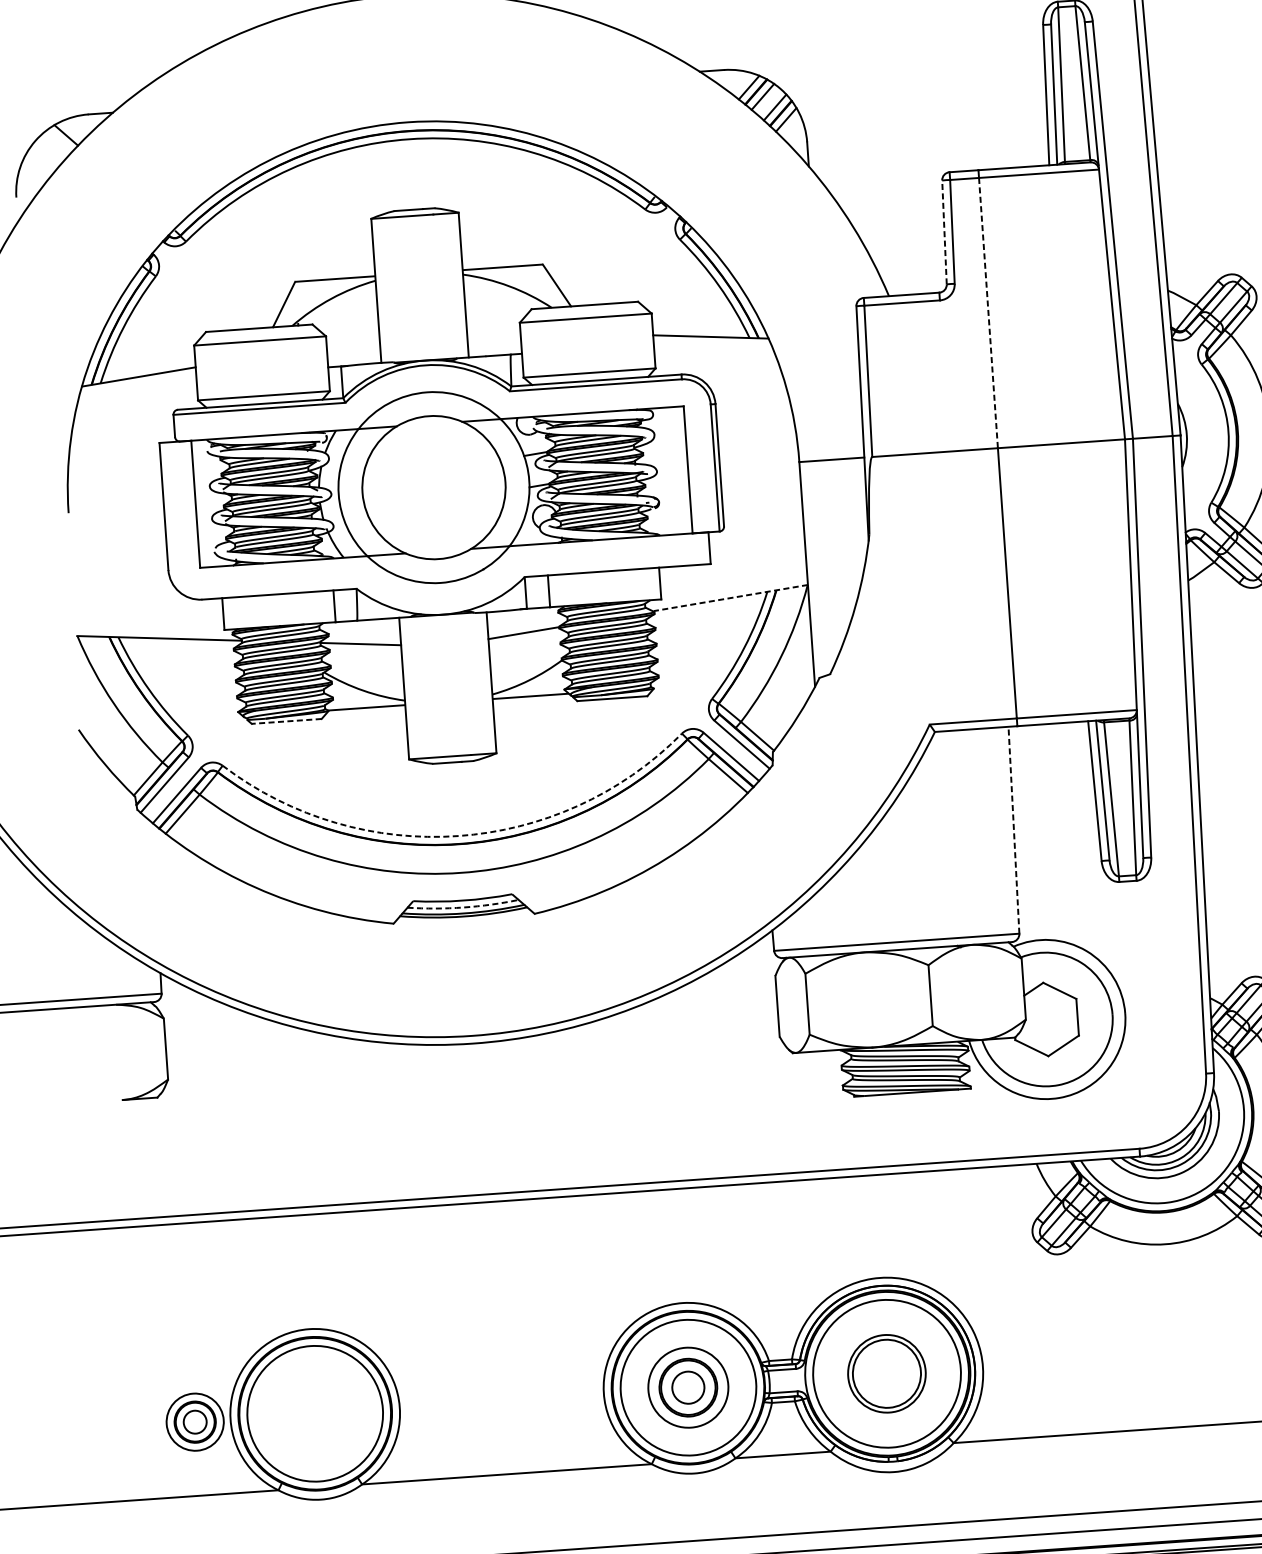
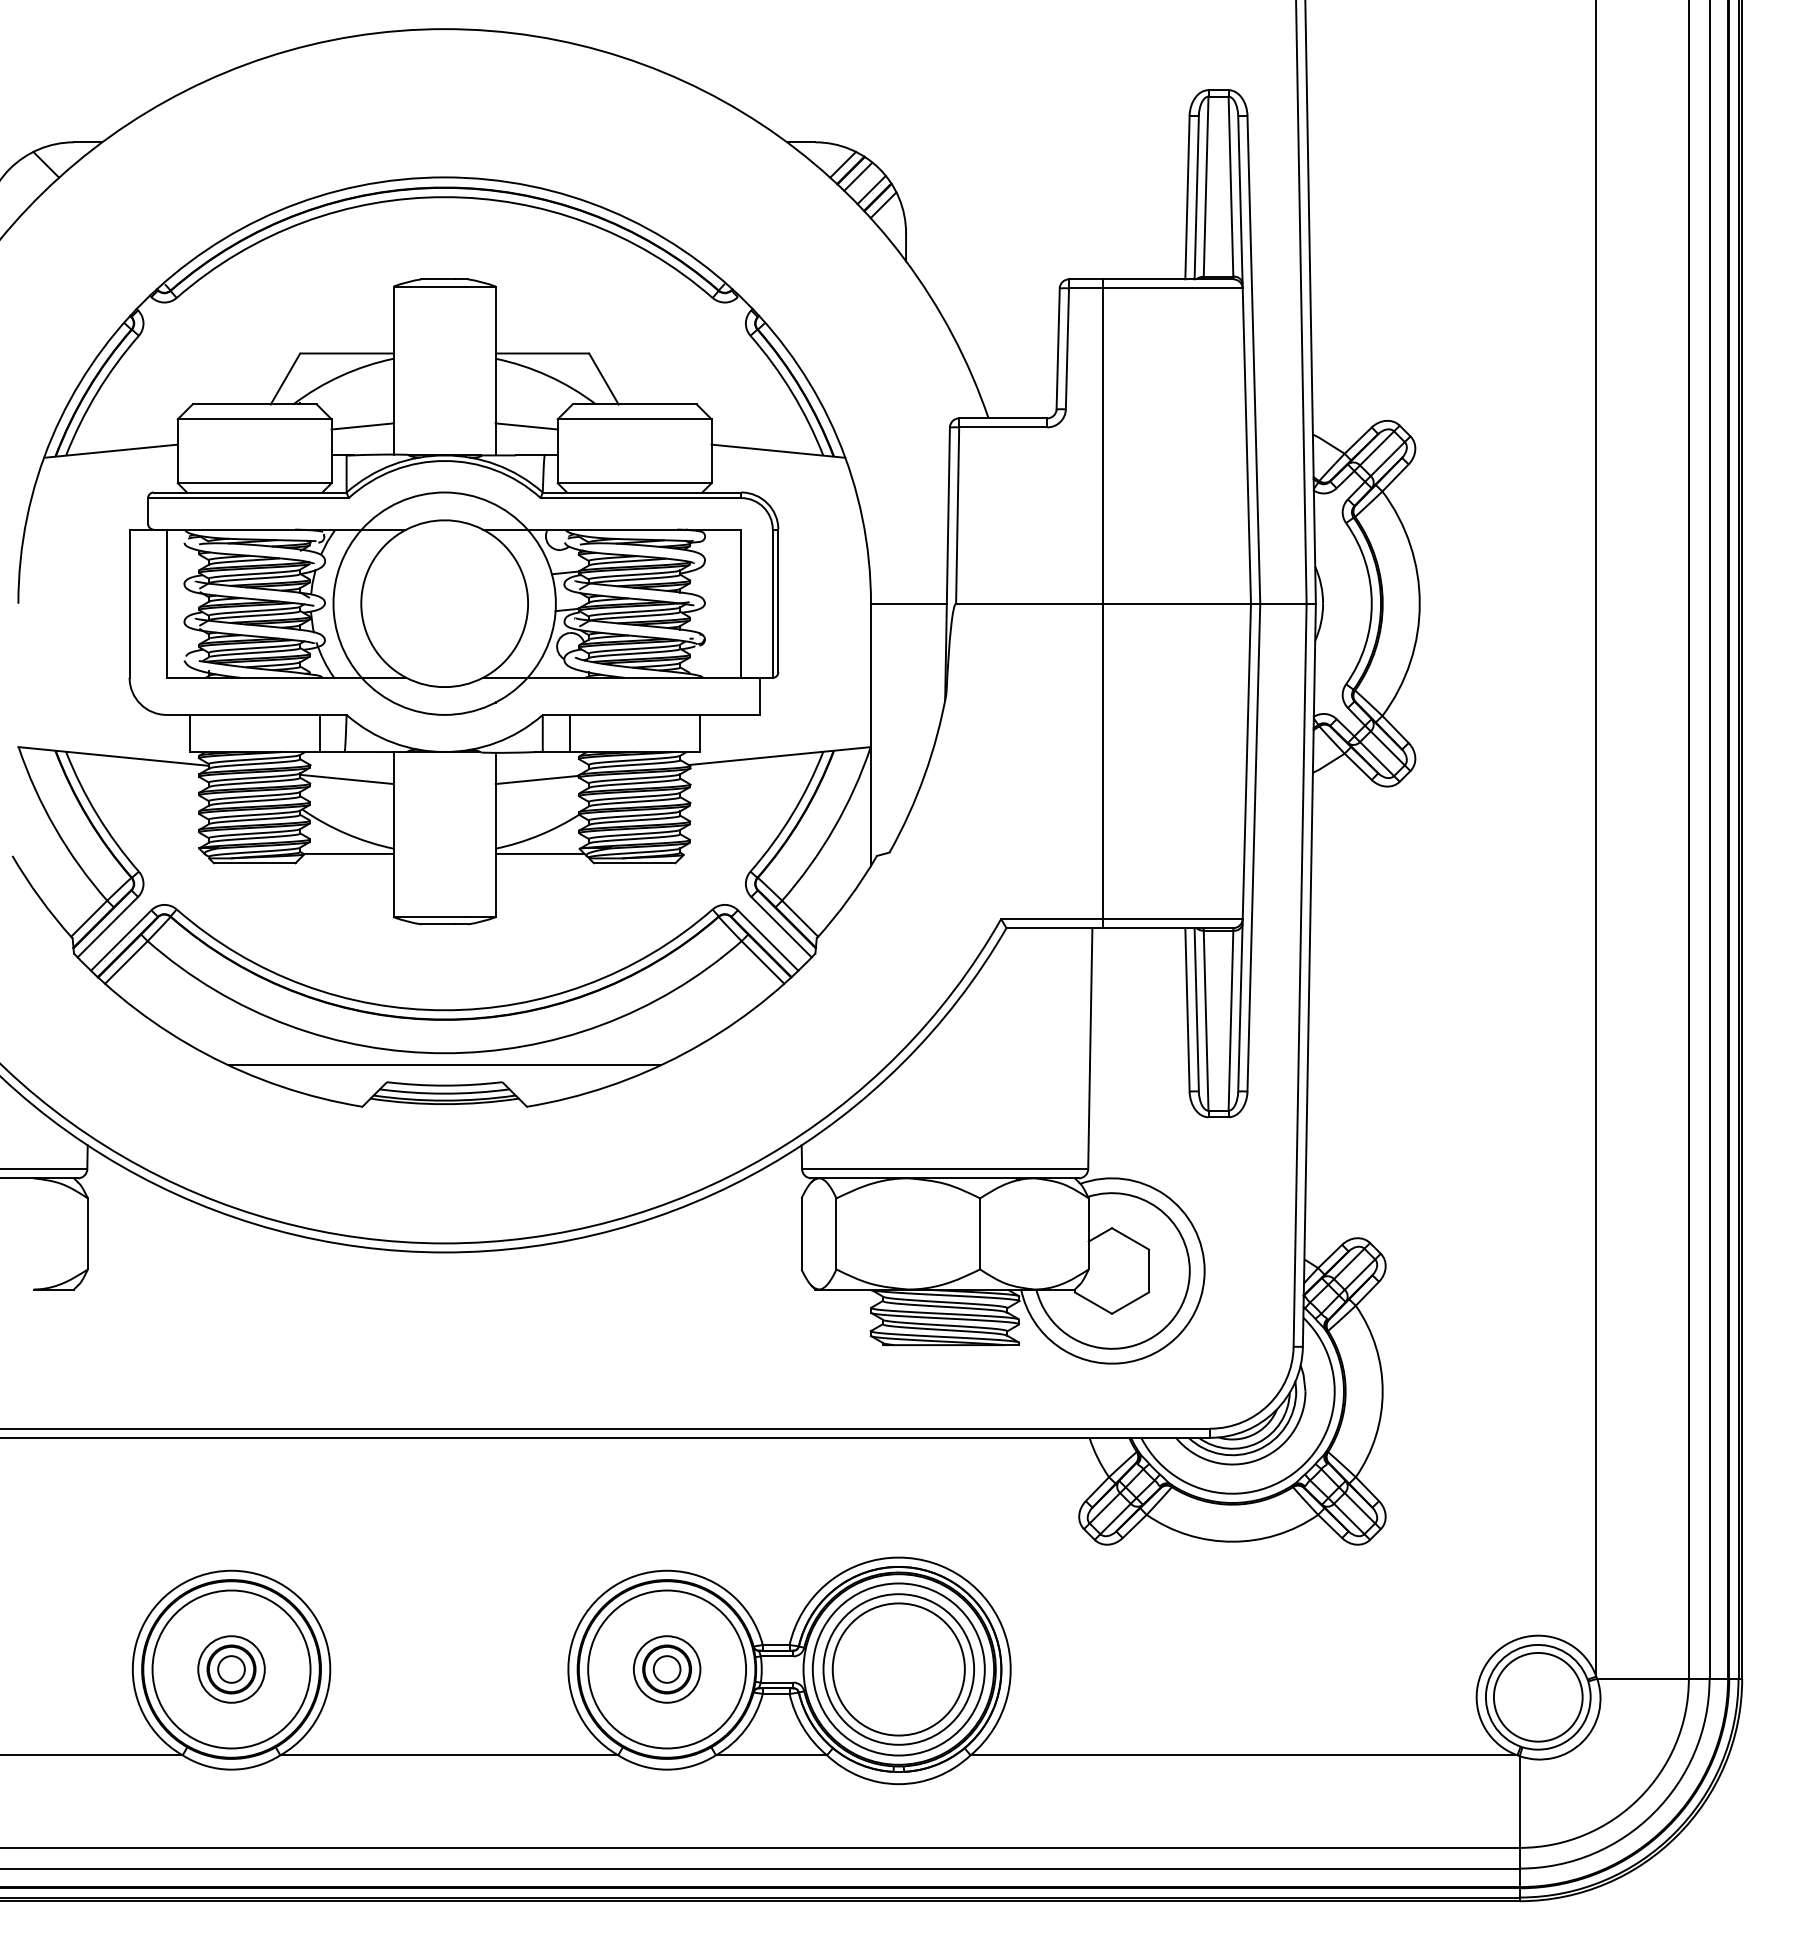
line: (944, 232) -> (1058, 348), dashed -> solid
line: (988, 313) -> (1102, 446), dashed -> solid
line: (493, 330) -> (526, 426), added
line: (352, 340) -> (362, 426), added
line: (730, 598) -> (780, 756), dashed -> solid
line: (286, 721) -> (254, 863), dashed -> solid
line: (1014, 830) -> (1090, 1048), dashed -> solid
arc: (458, 836) -> (444, 1010), dashed -> solid
line: (461, 883) -> (444, 1065), added
arc: (463, 907) -> (444, 1093), dashed -> solid
part: (886, 1373) -> (898, 1669), size x1.67
part: (688, 1387) -> (667, 1669), size x0.71
part: (195, 1422) -> (231, 1669), moved

